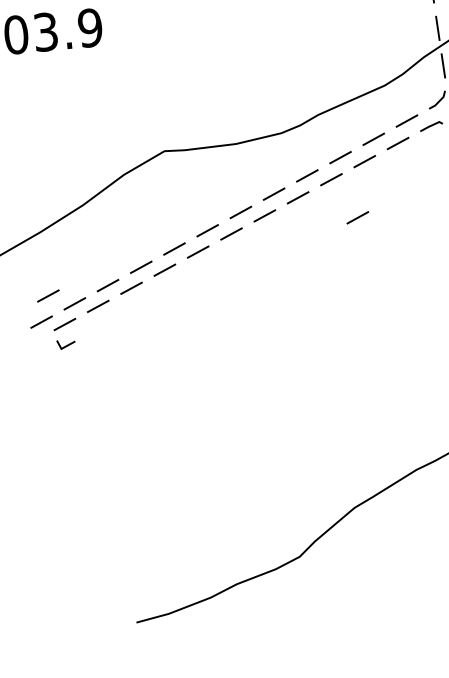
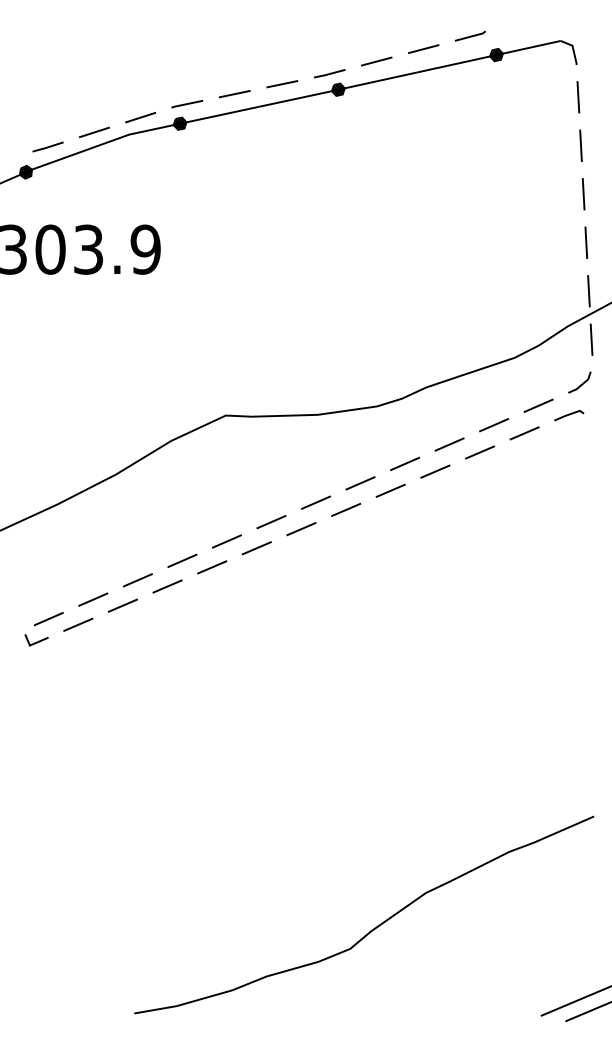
line: (357, 217) -> (464, 523), removed
line: (48, 296) -> (60, 586), removed
line: (66, 345) -> (36, 641), moved

